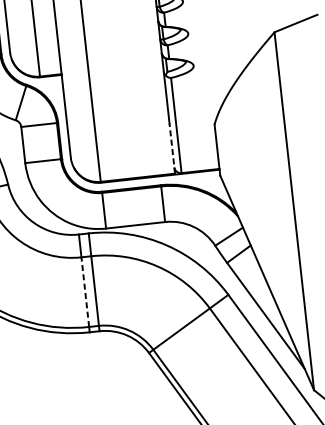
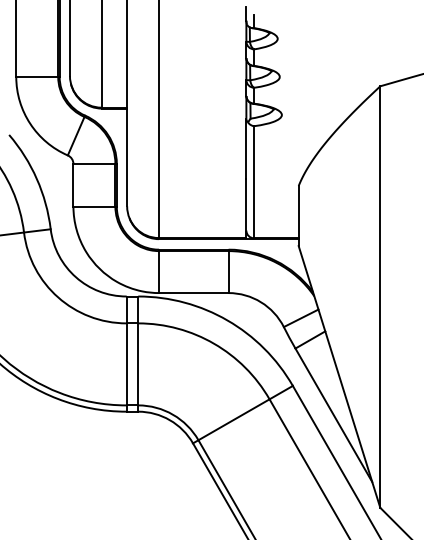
line: (172, 148) -> (246, 208), dashed -> solid
line: (85, 291) -> (126, 363), dashed -> solid

